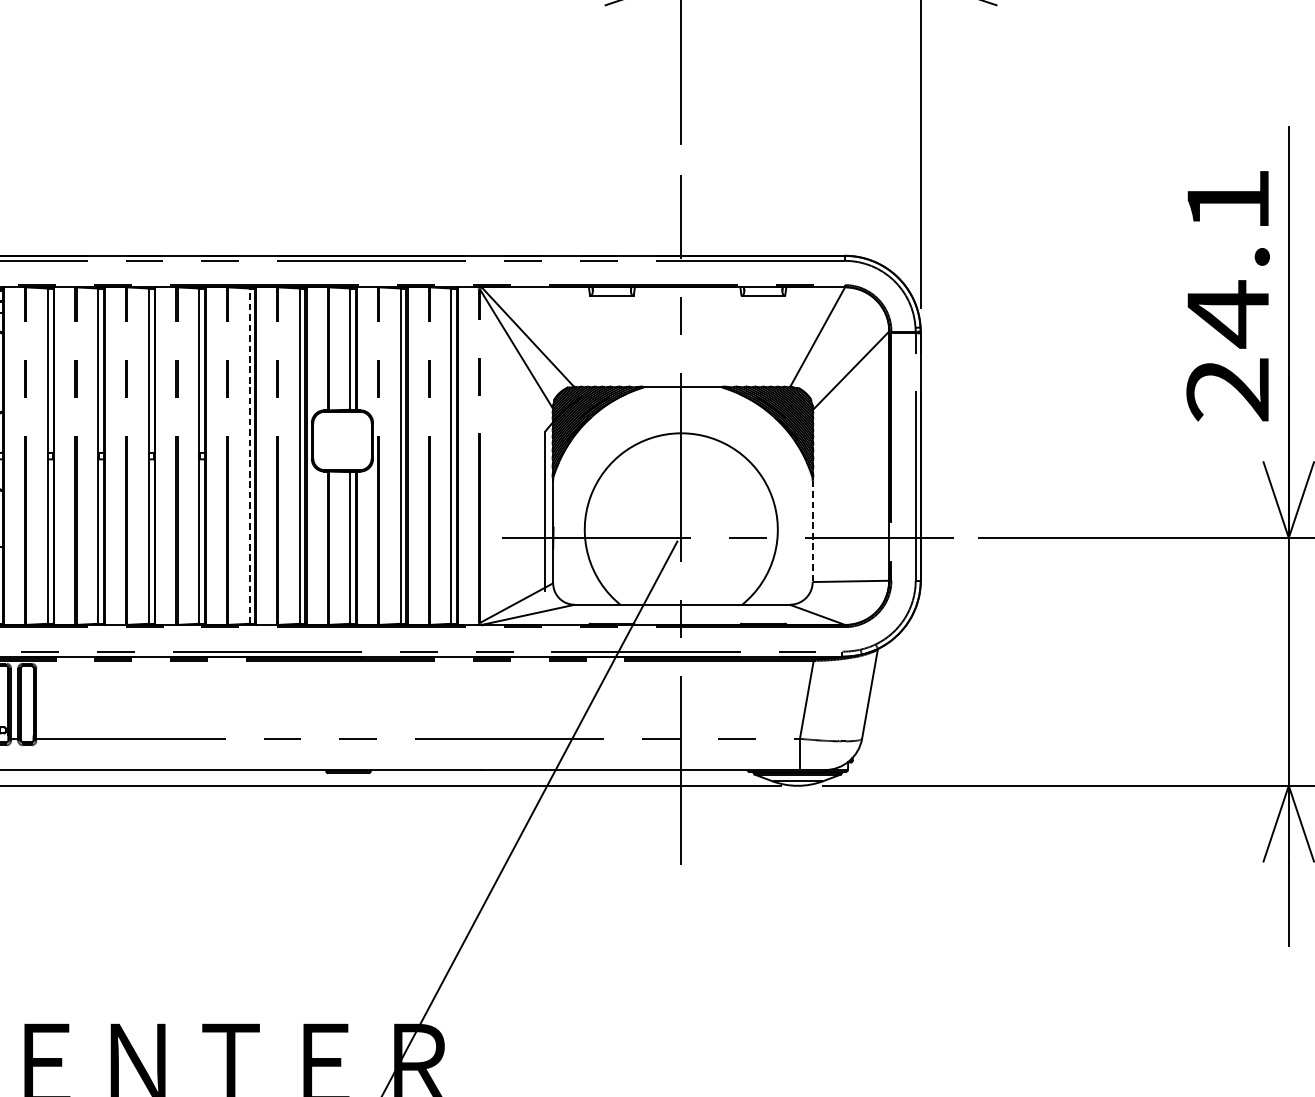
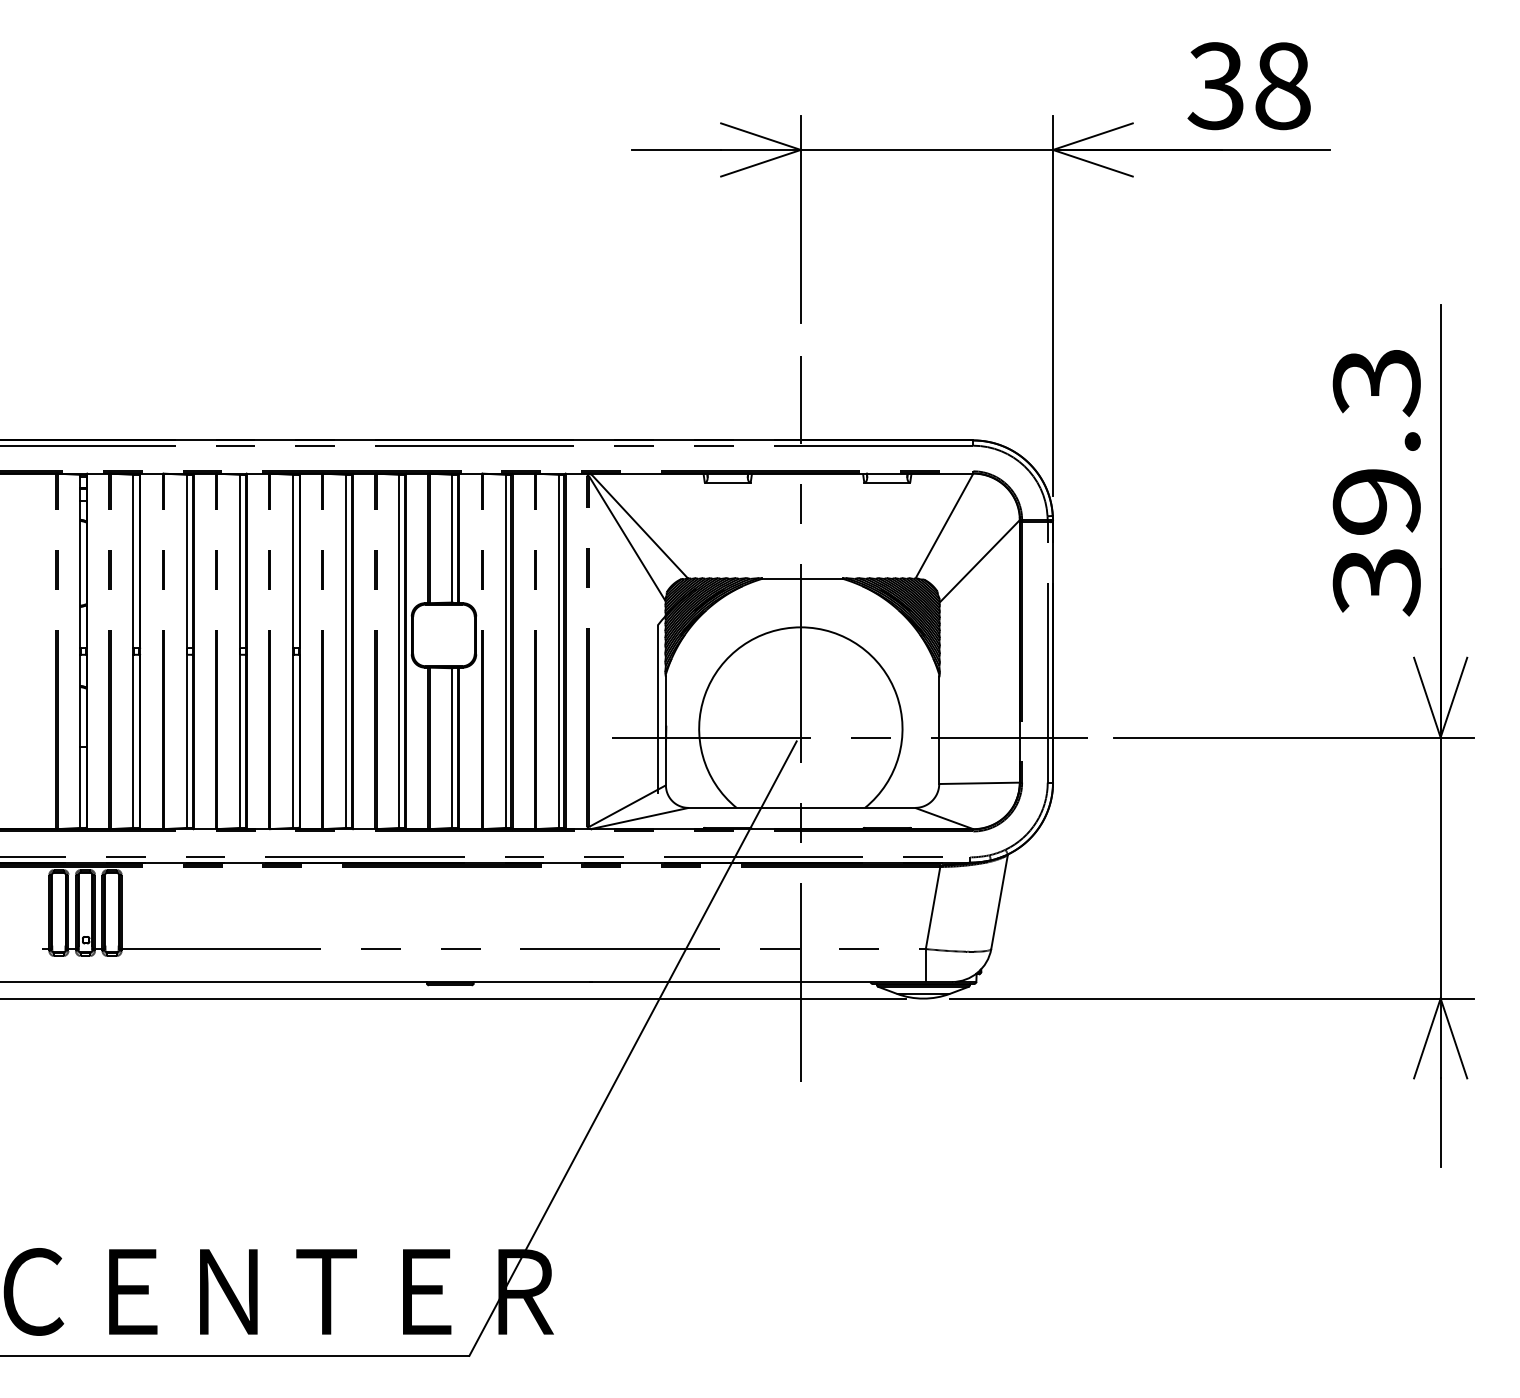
text: (1227, 296) -> (1376, 483), 24.1 -> 39.3
line: (249, 456) -> (346, 651), dashed -> solid
line: (812, 532) -> (939, 731), dashed -> solid

